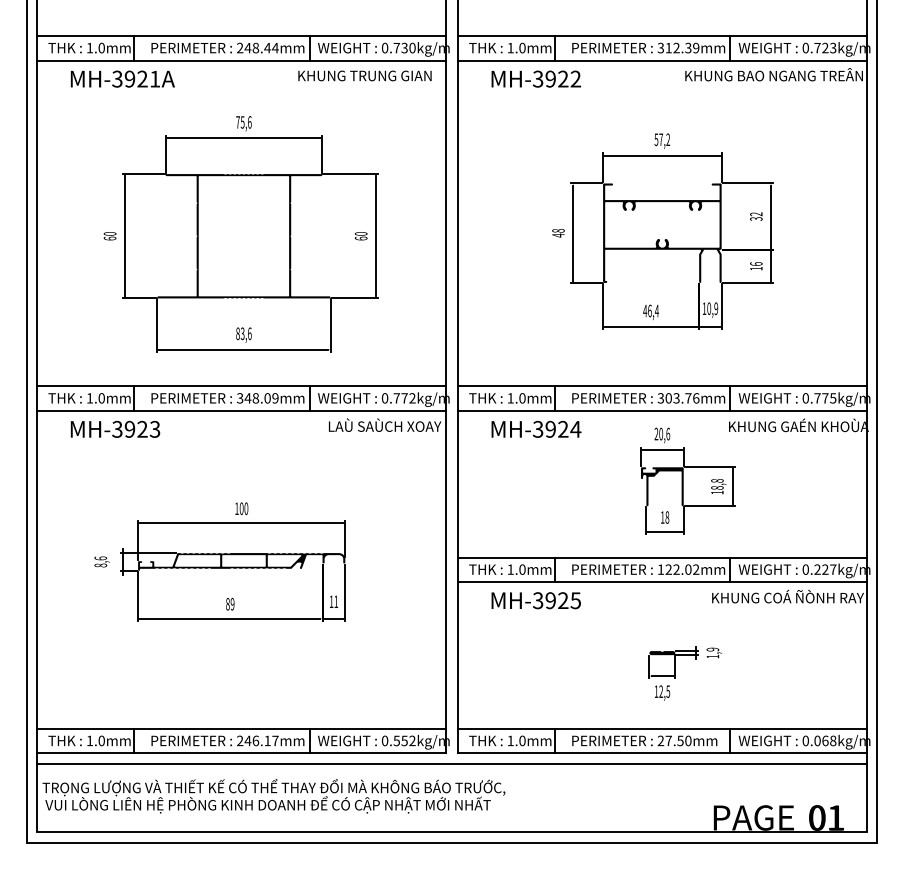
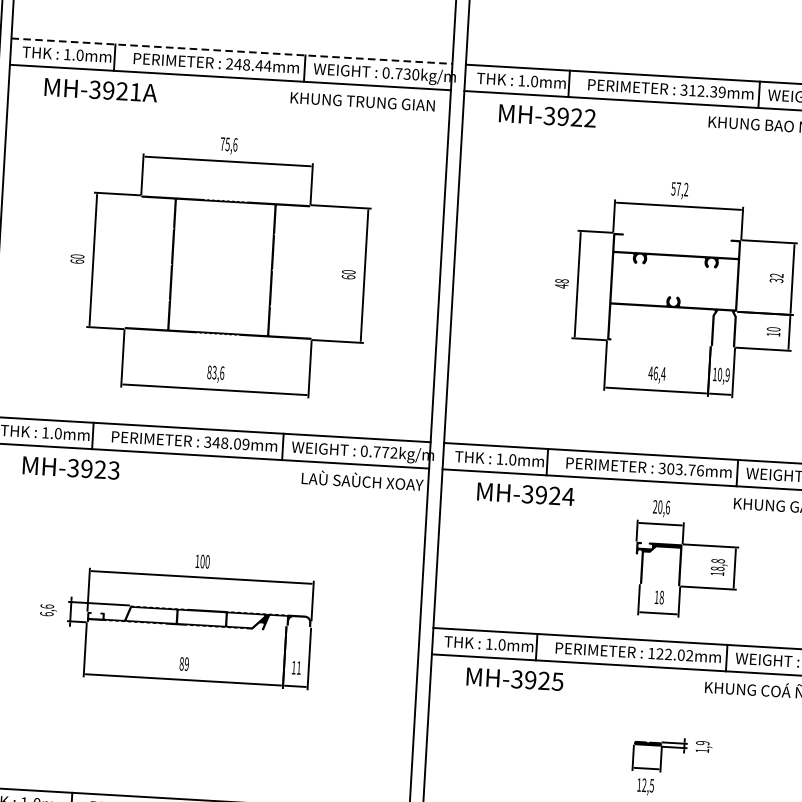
line: (242, 36) -> (232, 51), solid -> dashed
text: (756, 263) -> (773, 328), 16 -> 10
text: (100, 565) -> (46, 614), 8,6 -> 6,6

